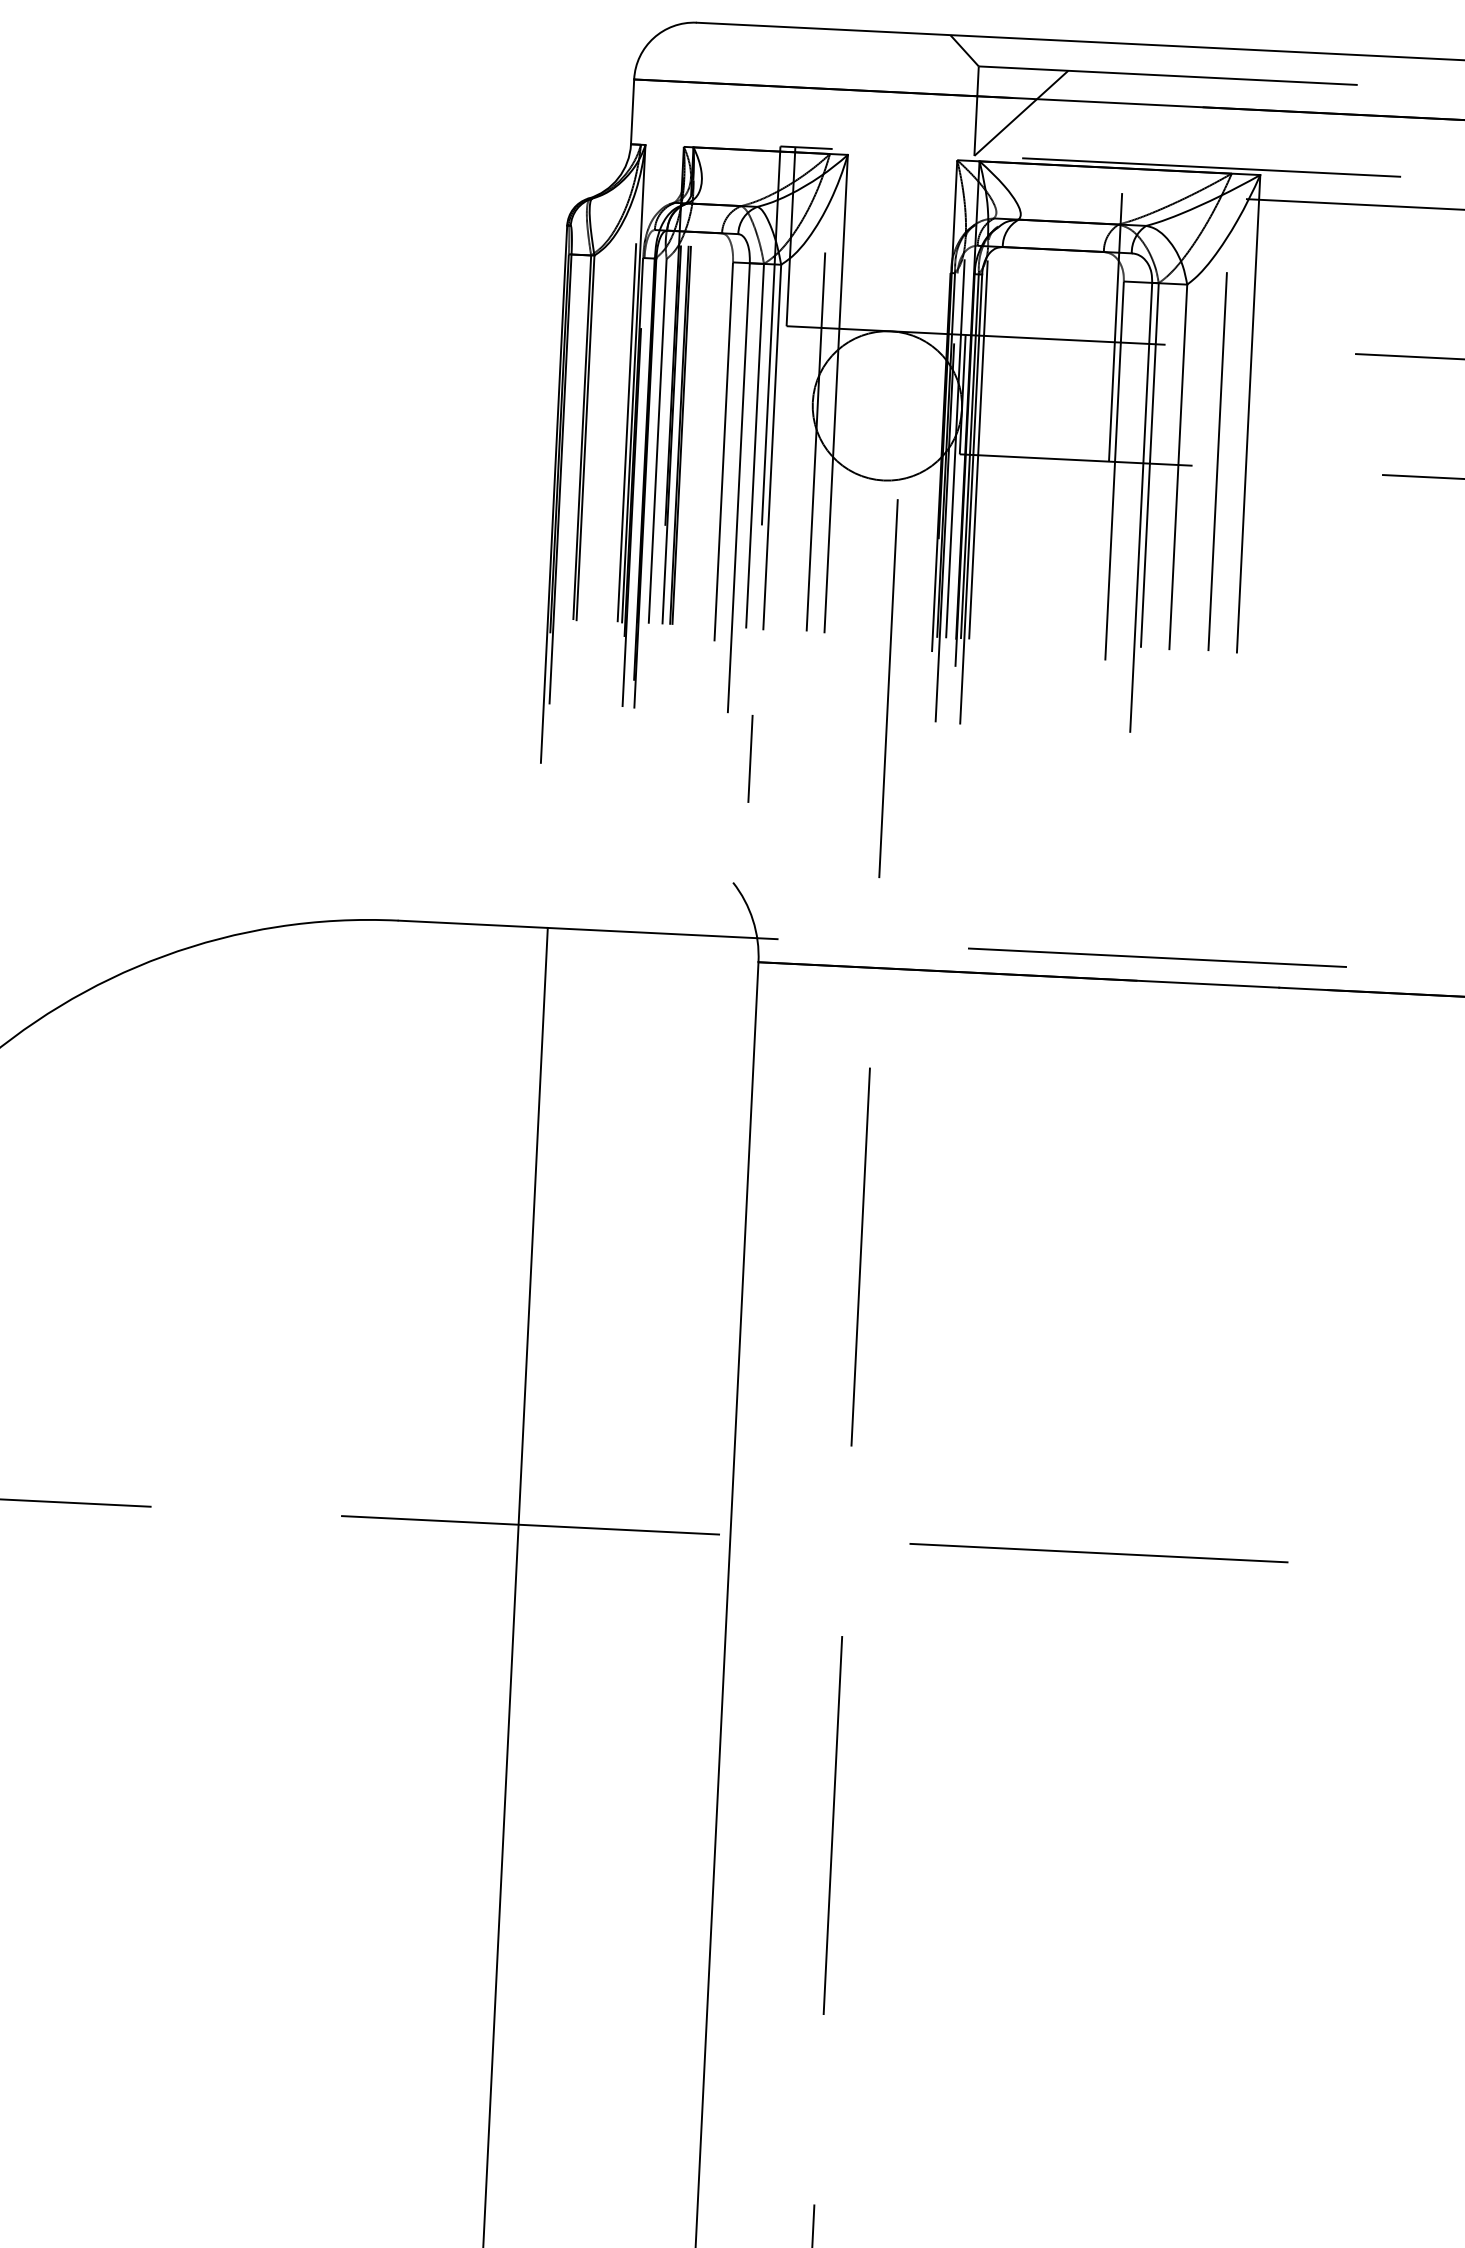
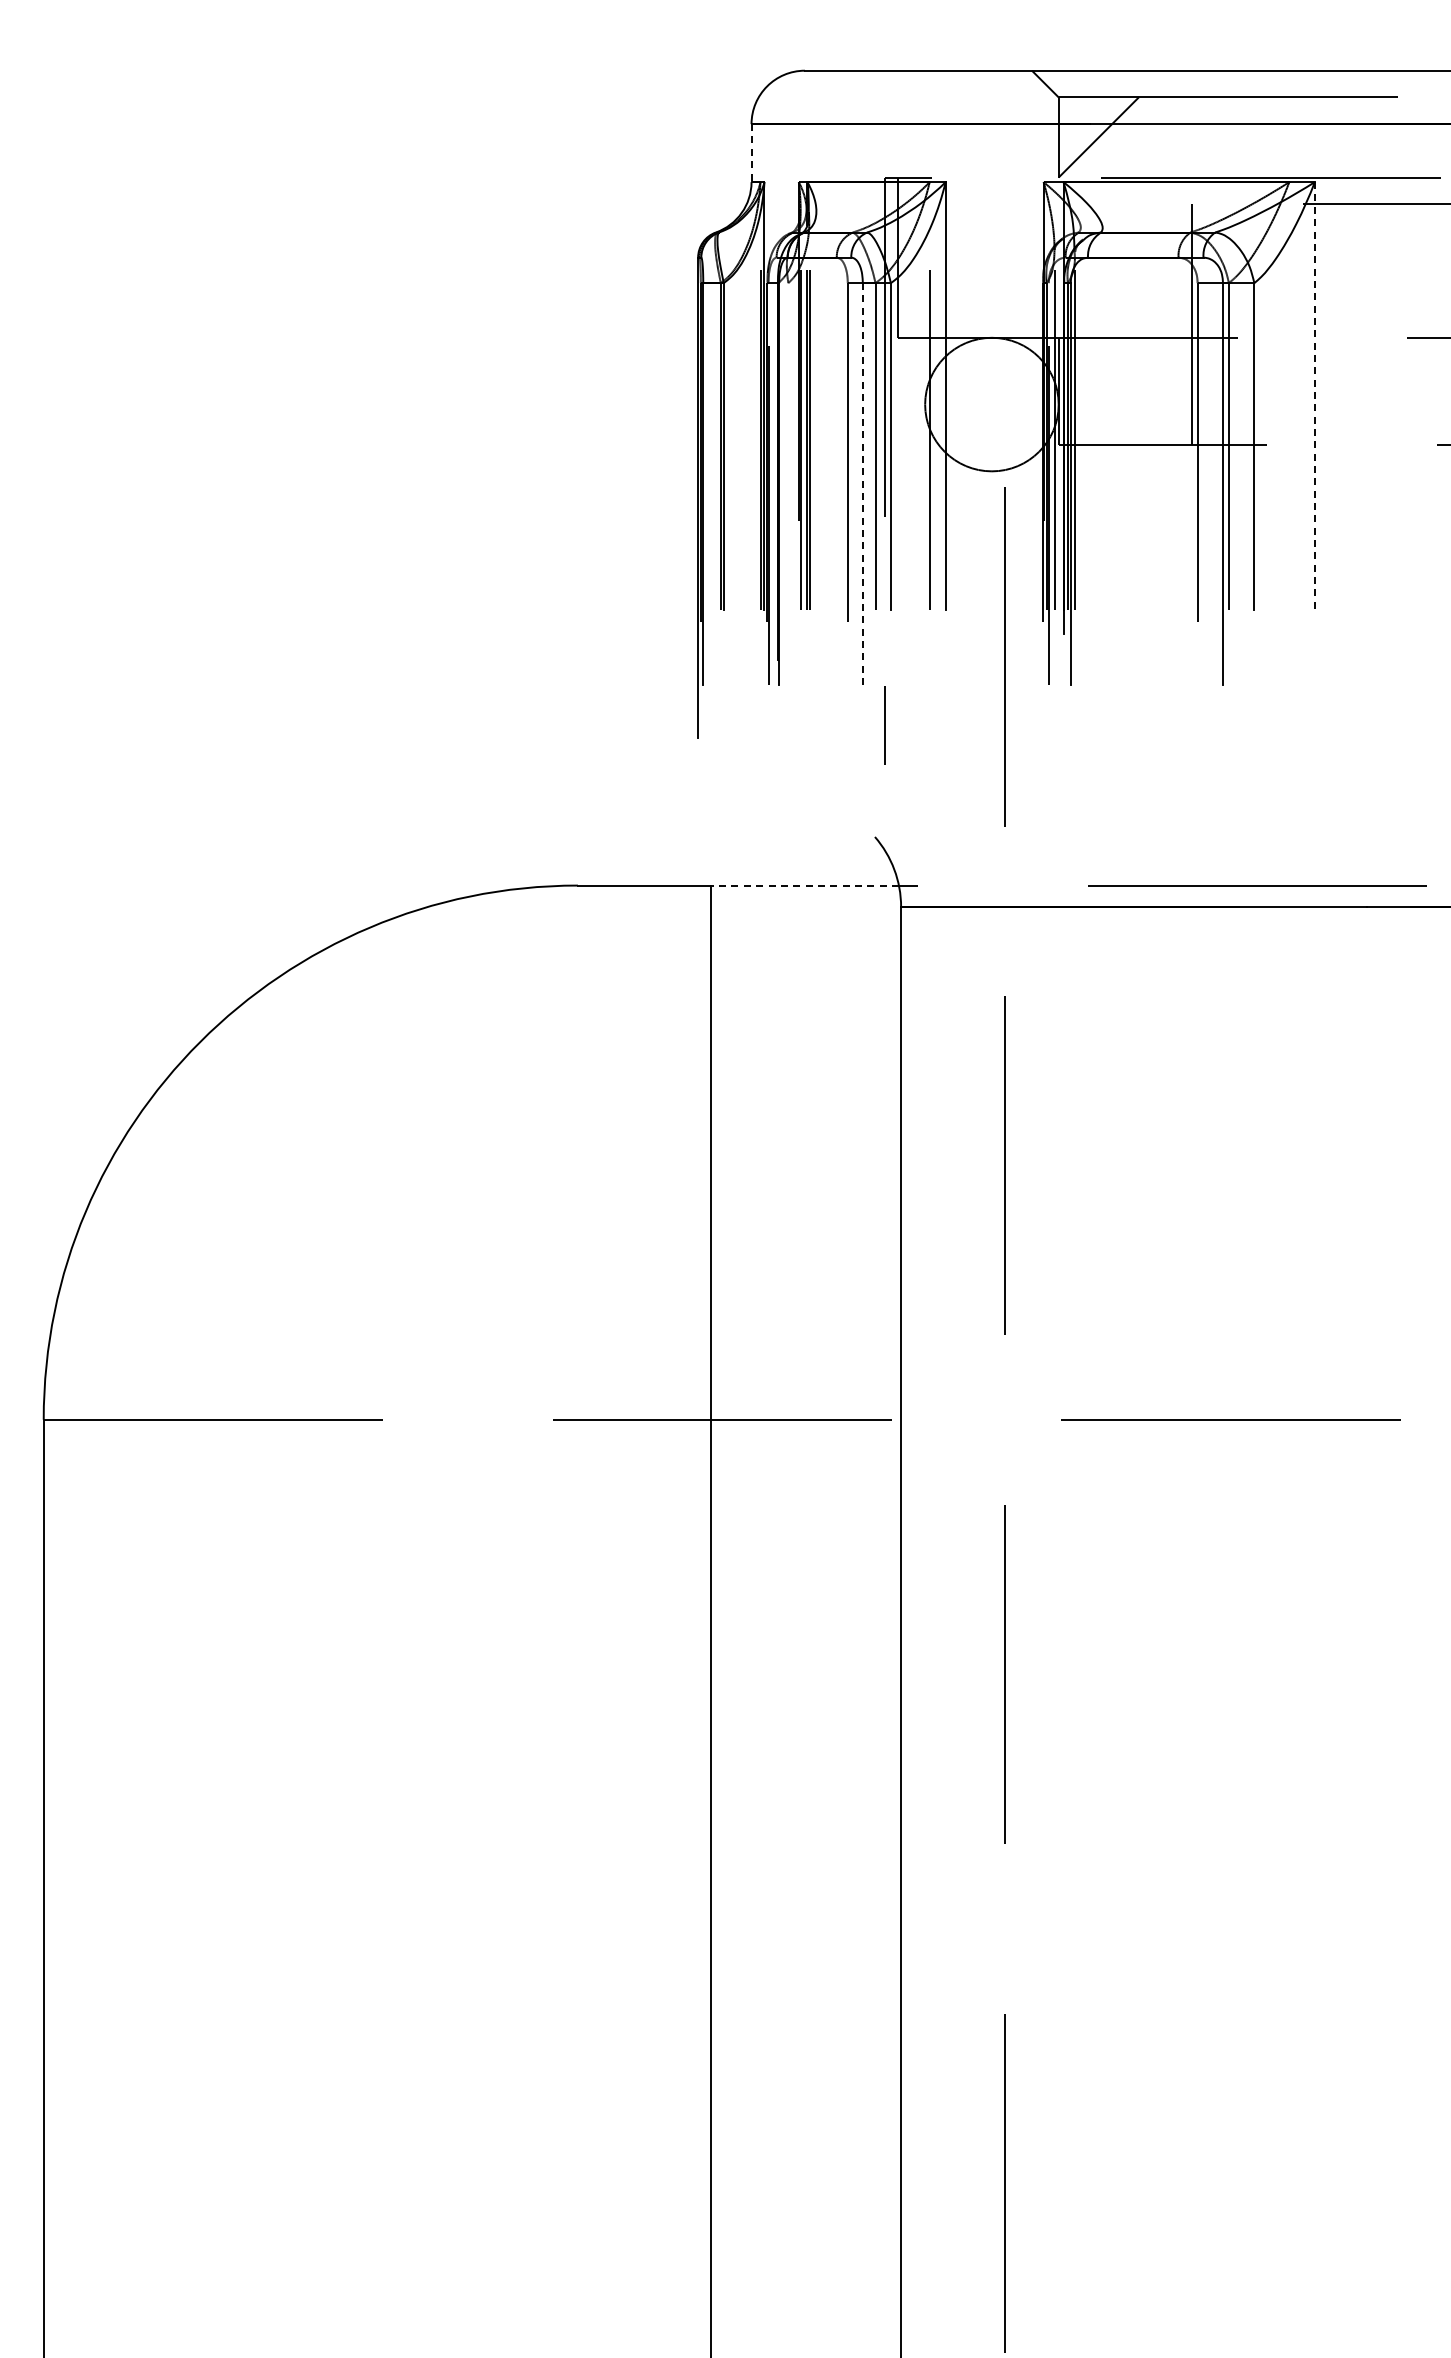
line: (632, 112) -> (751, 153), solid -> dashed
line: (1248, 413) -> (1314, 395), solid -> dashed
line: (657, 441) -> (788, 446), removed
line: (1216, 461) -> (1288, 439), removed
line: (738, 488) -> (862, 484), solid -> dashed
line: (652, 933) -> (805, 885), solid -> dashed

